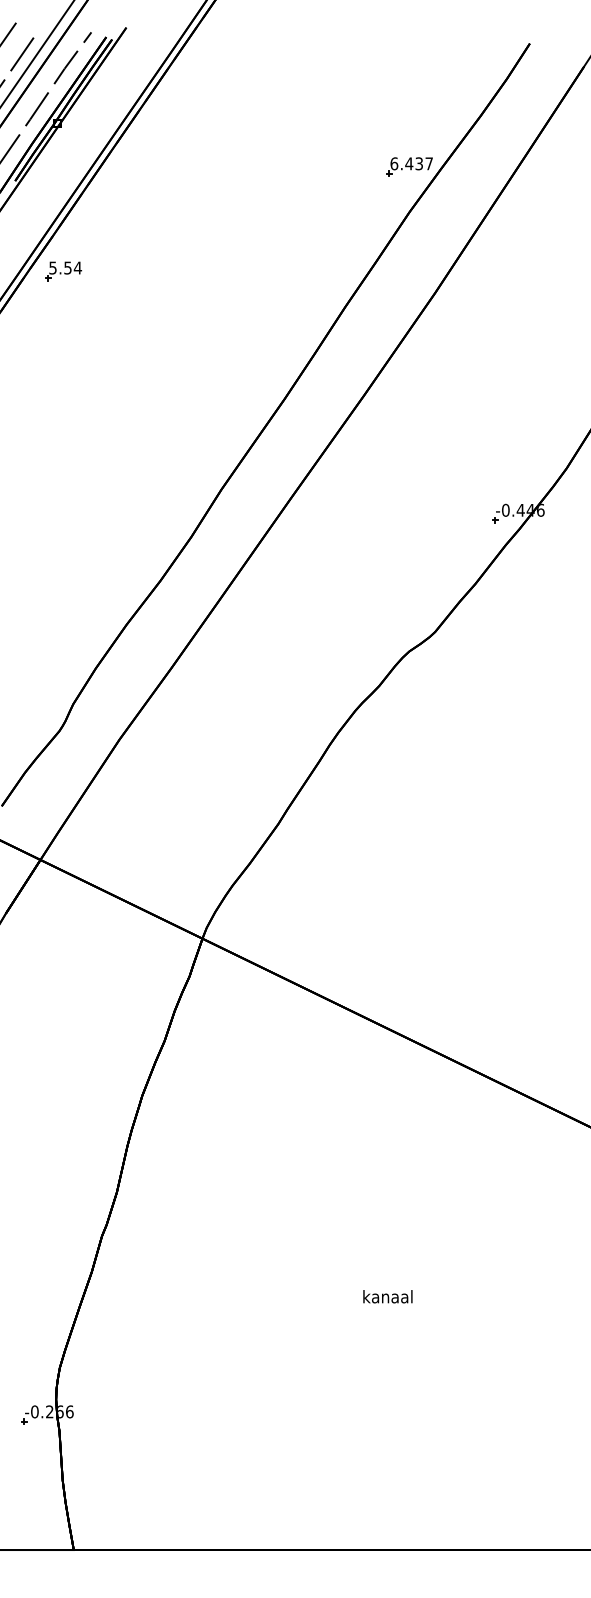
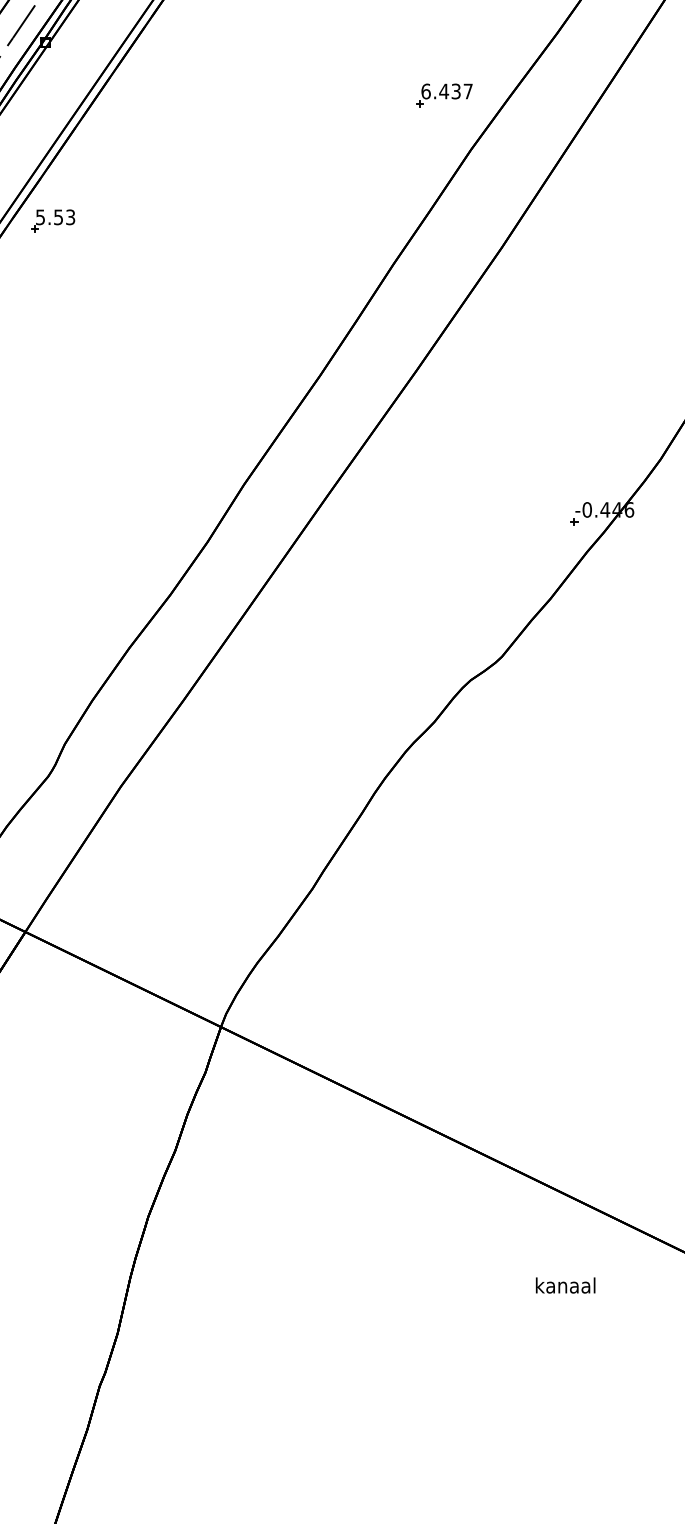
part: (409, 166) -> (444, 94), moved
text: (77, 267) -> (70, 216), 5.54 -> 5.53
text: (387, 1296) -> (565, 1285), moved

